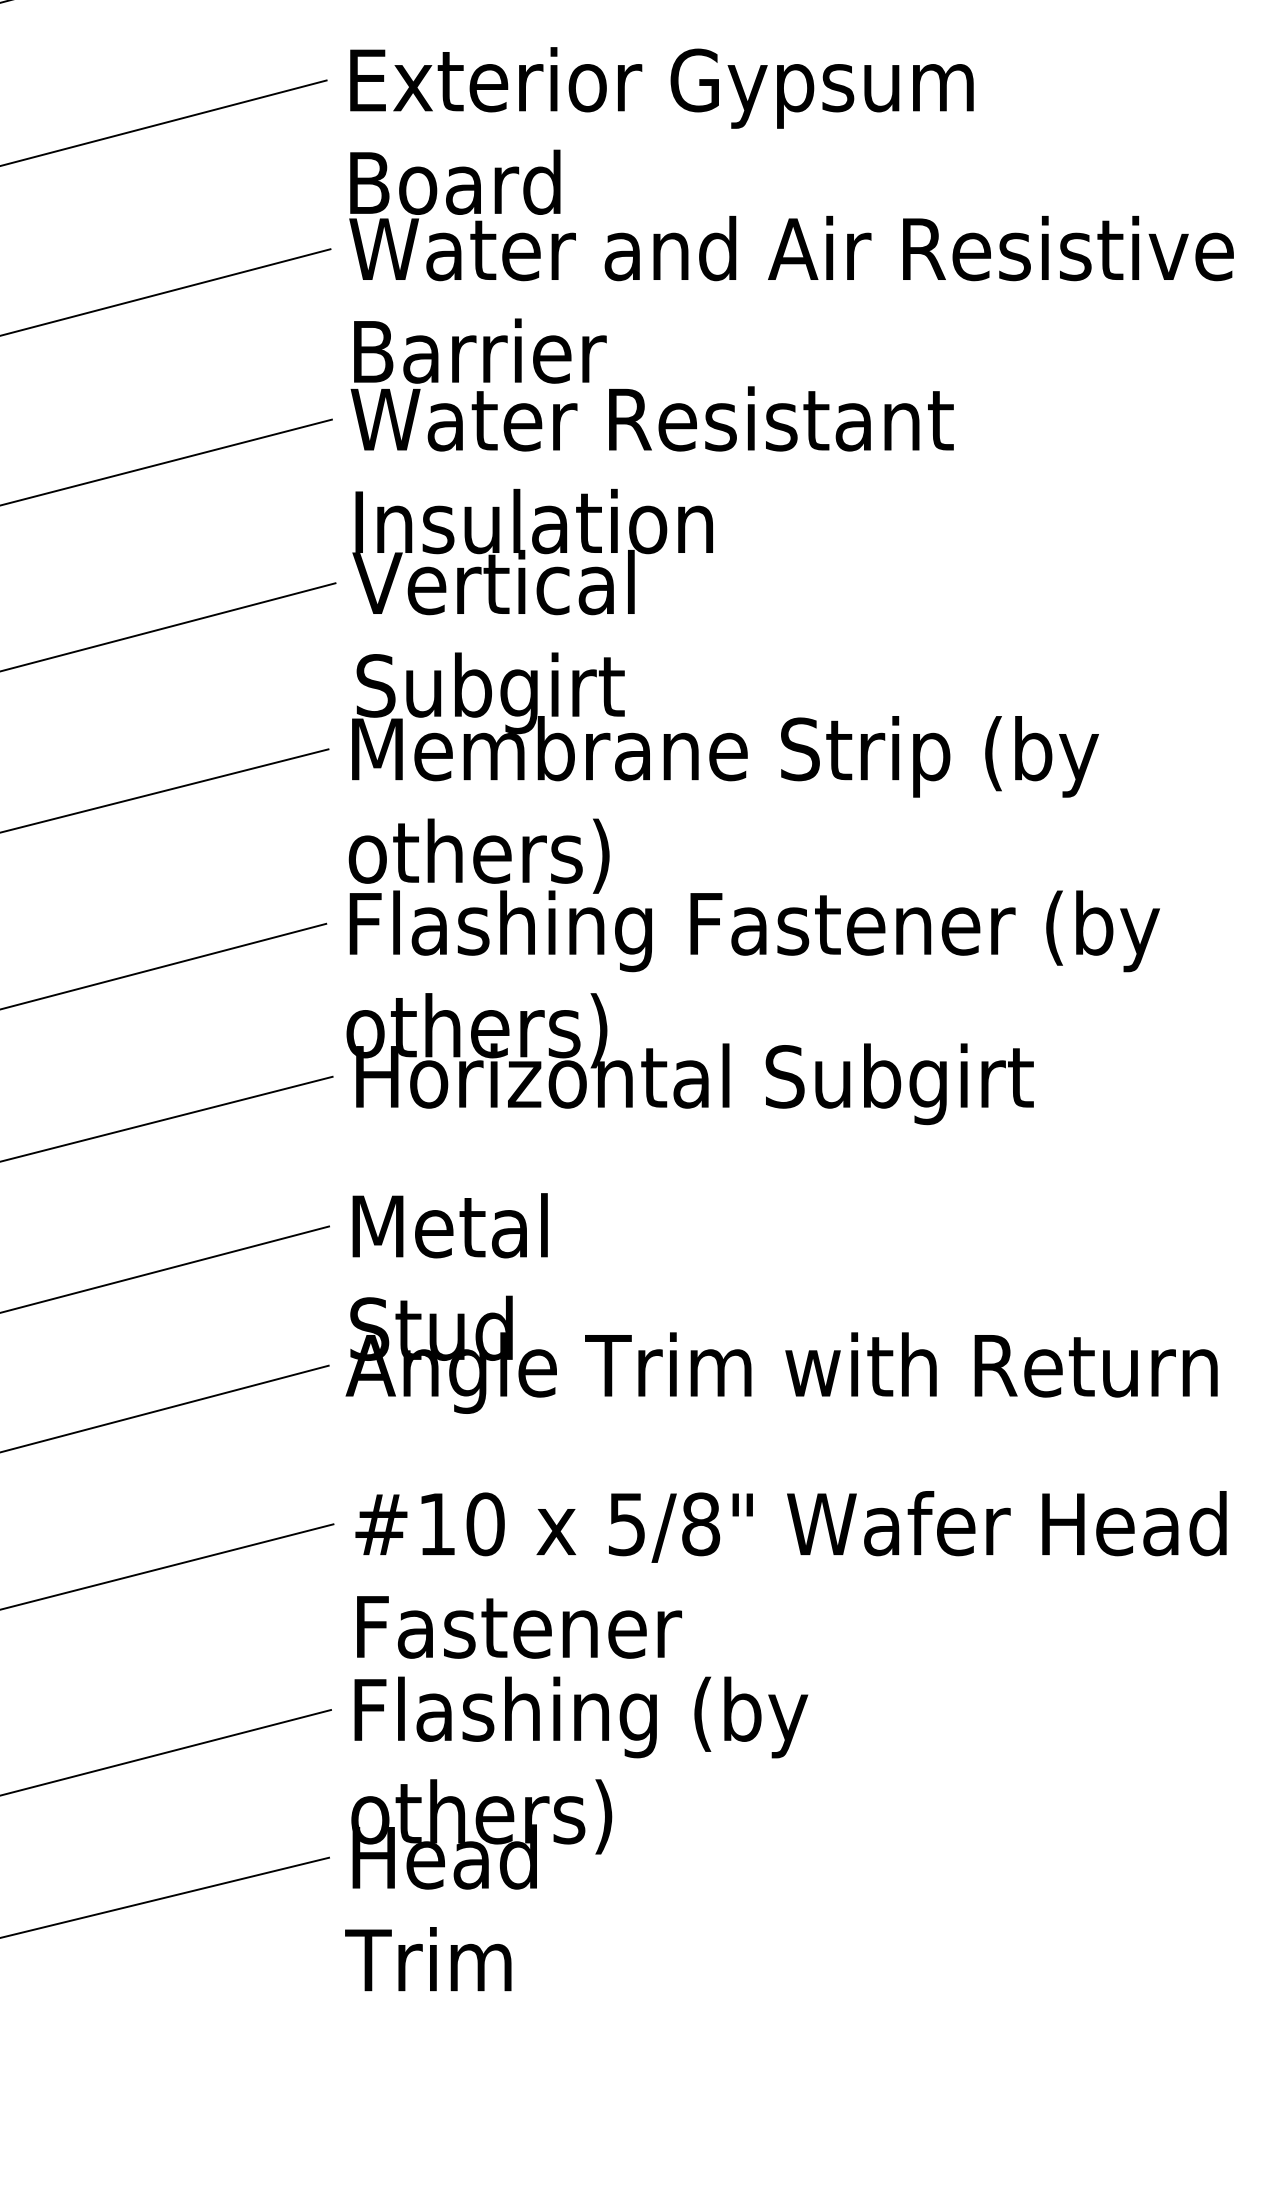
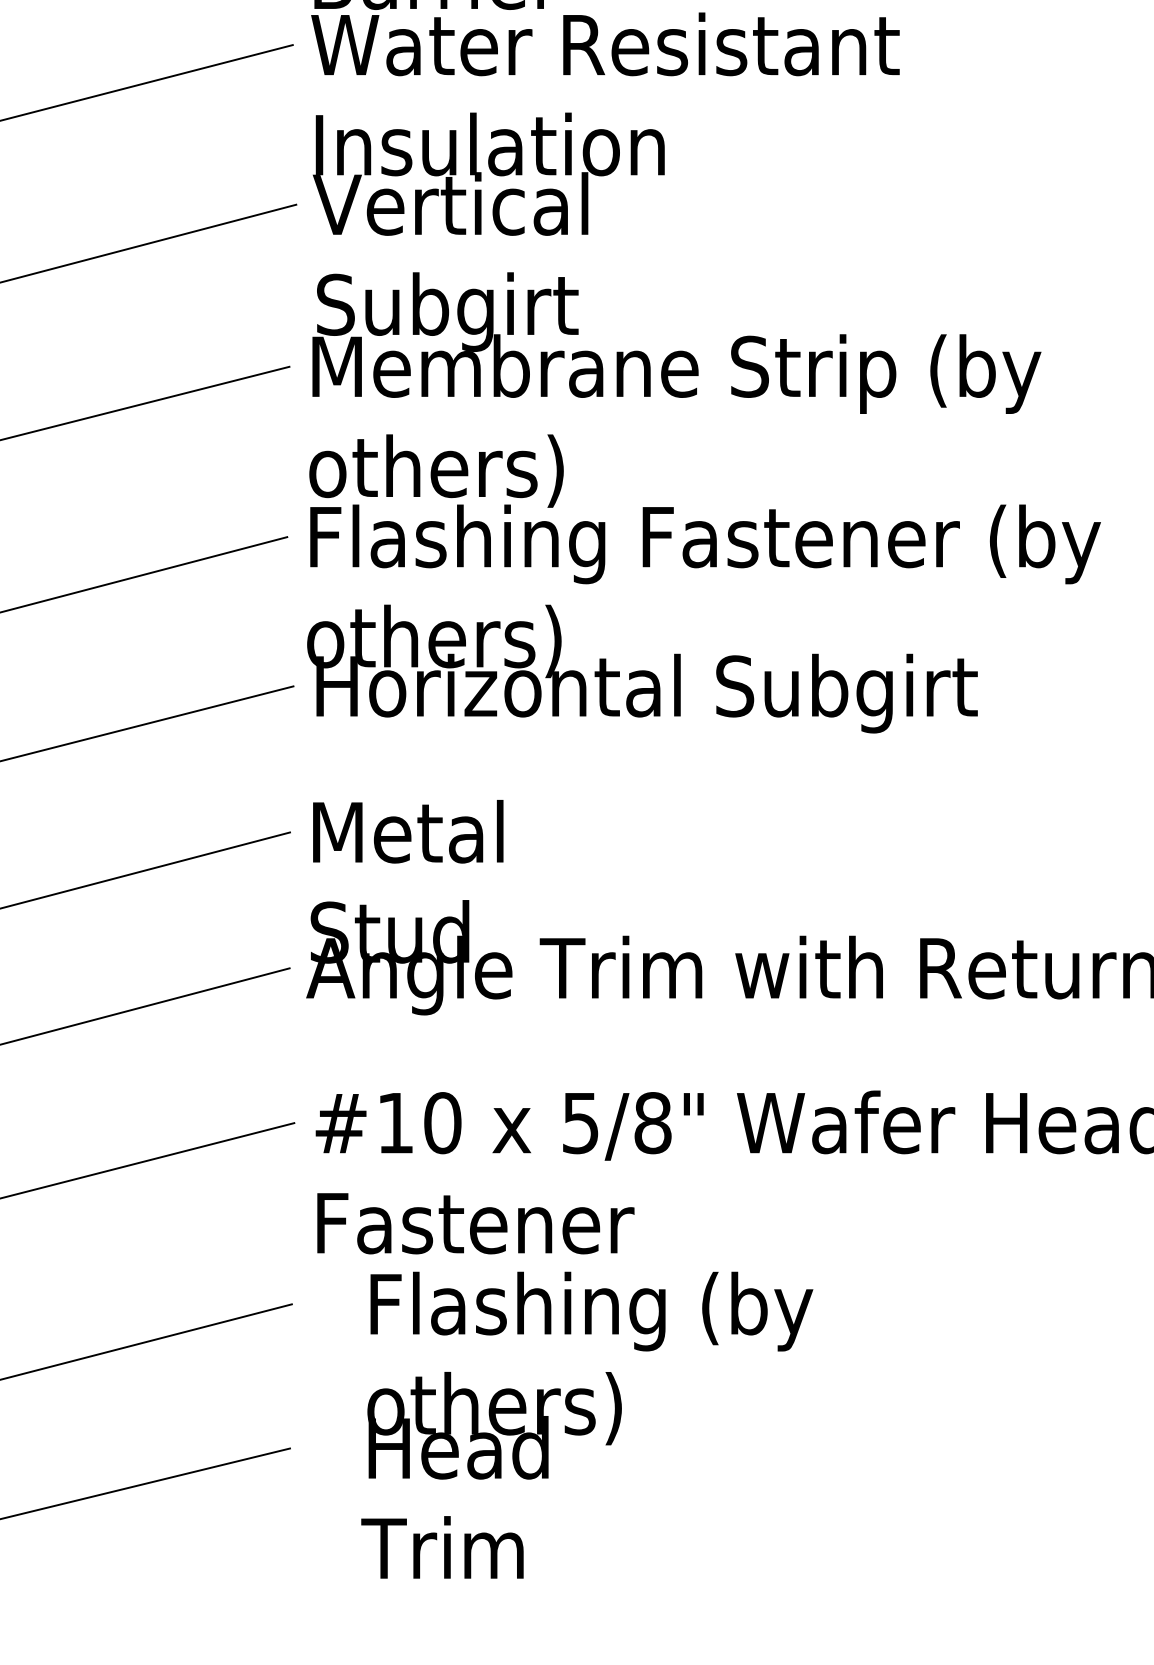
text: (576, 1833) -> (587, 1424), moved

